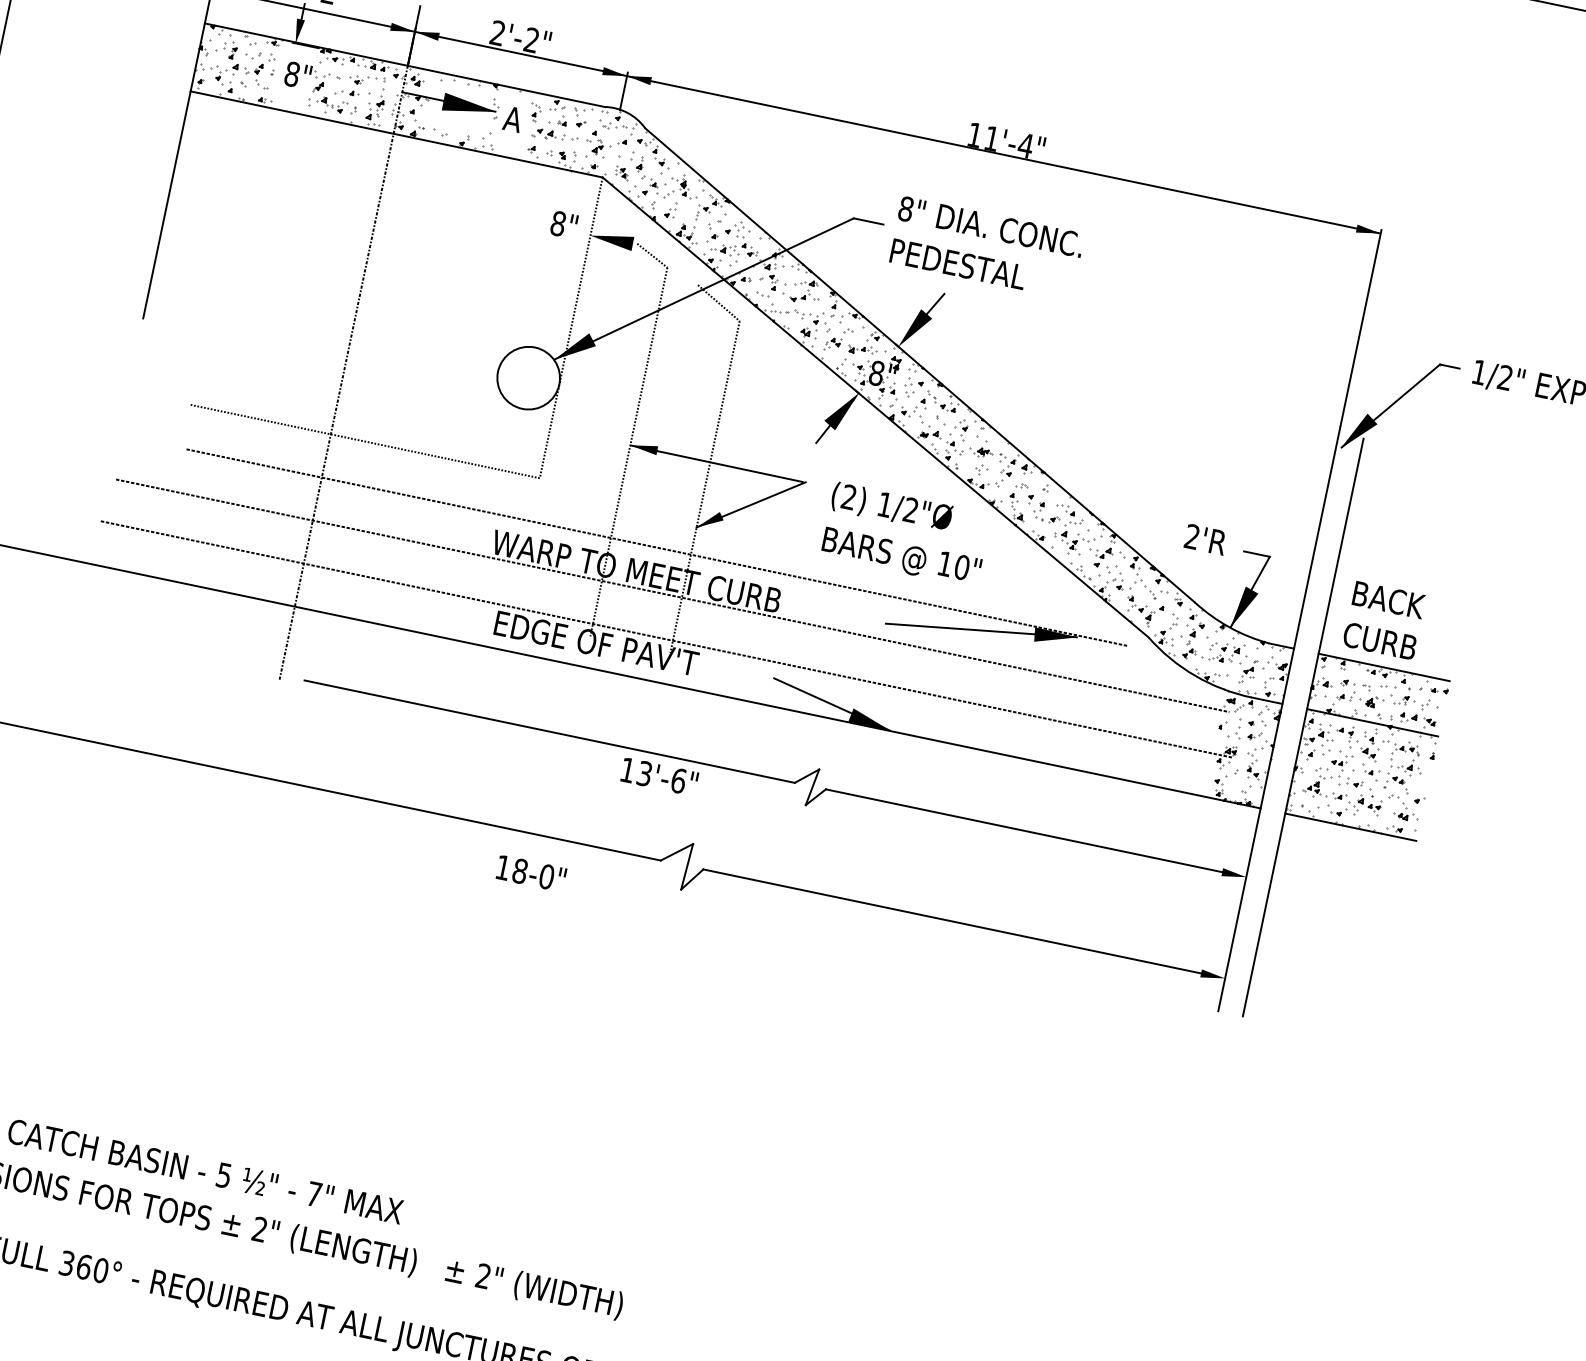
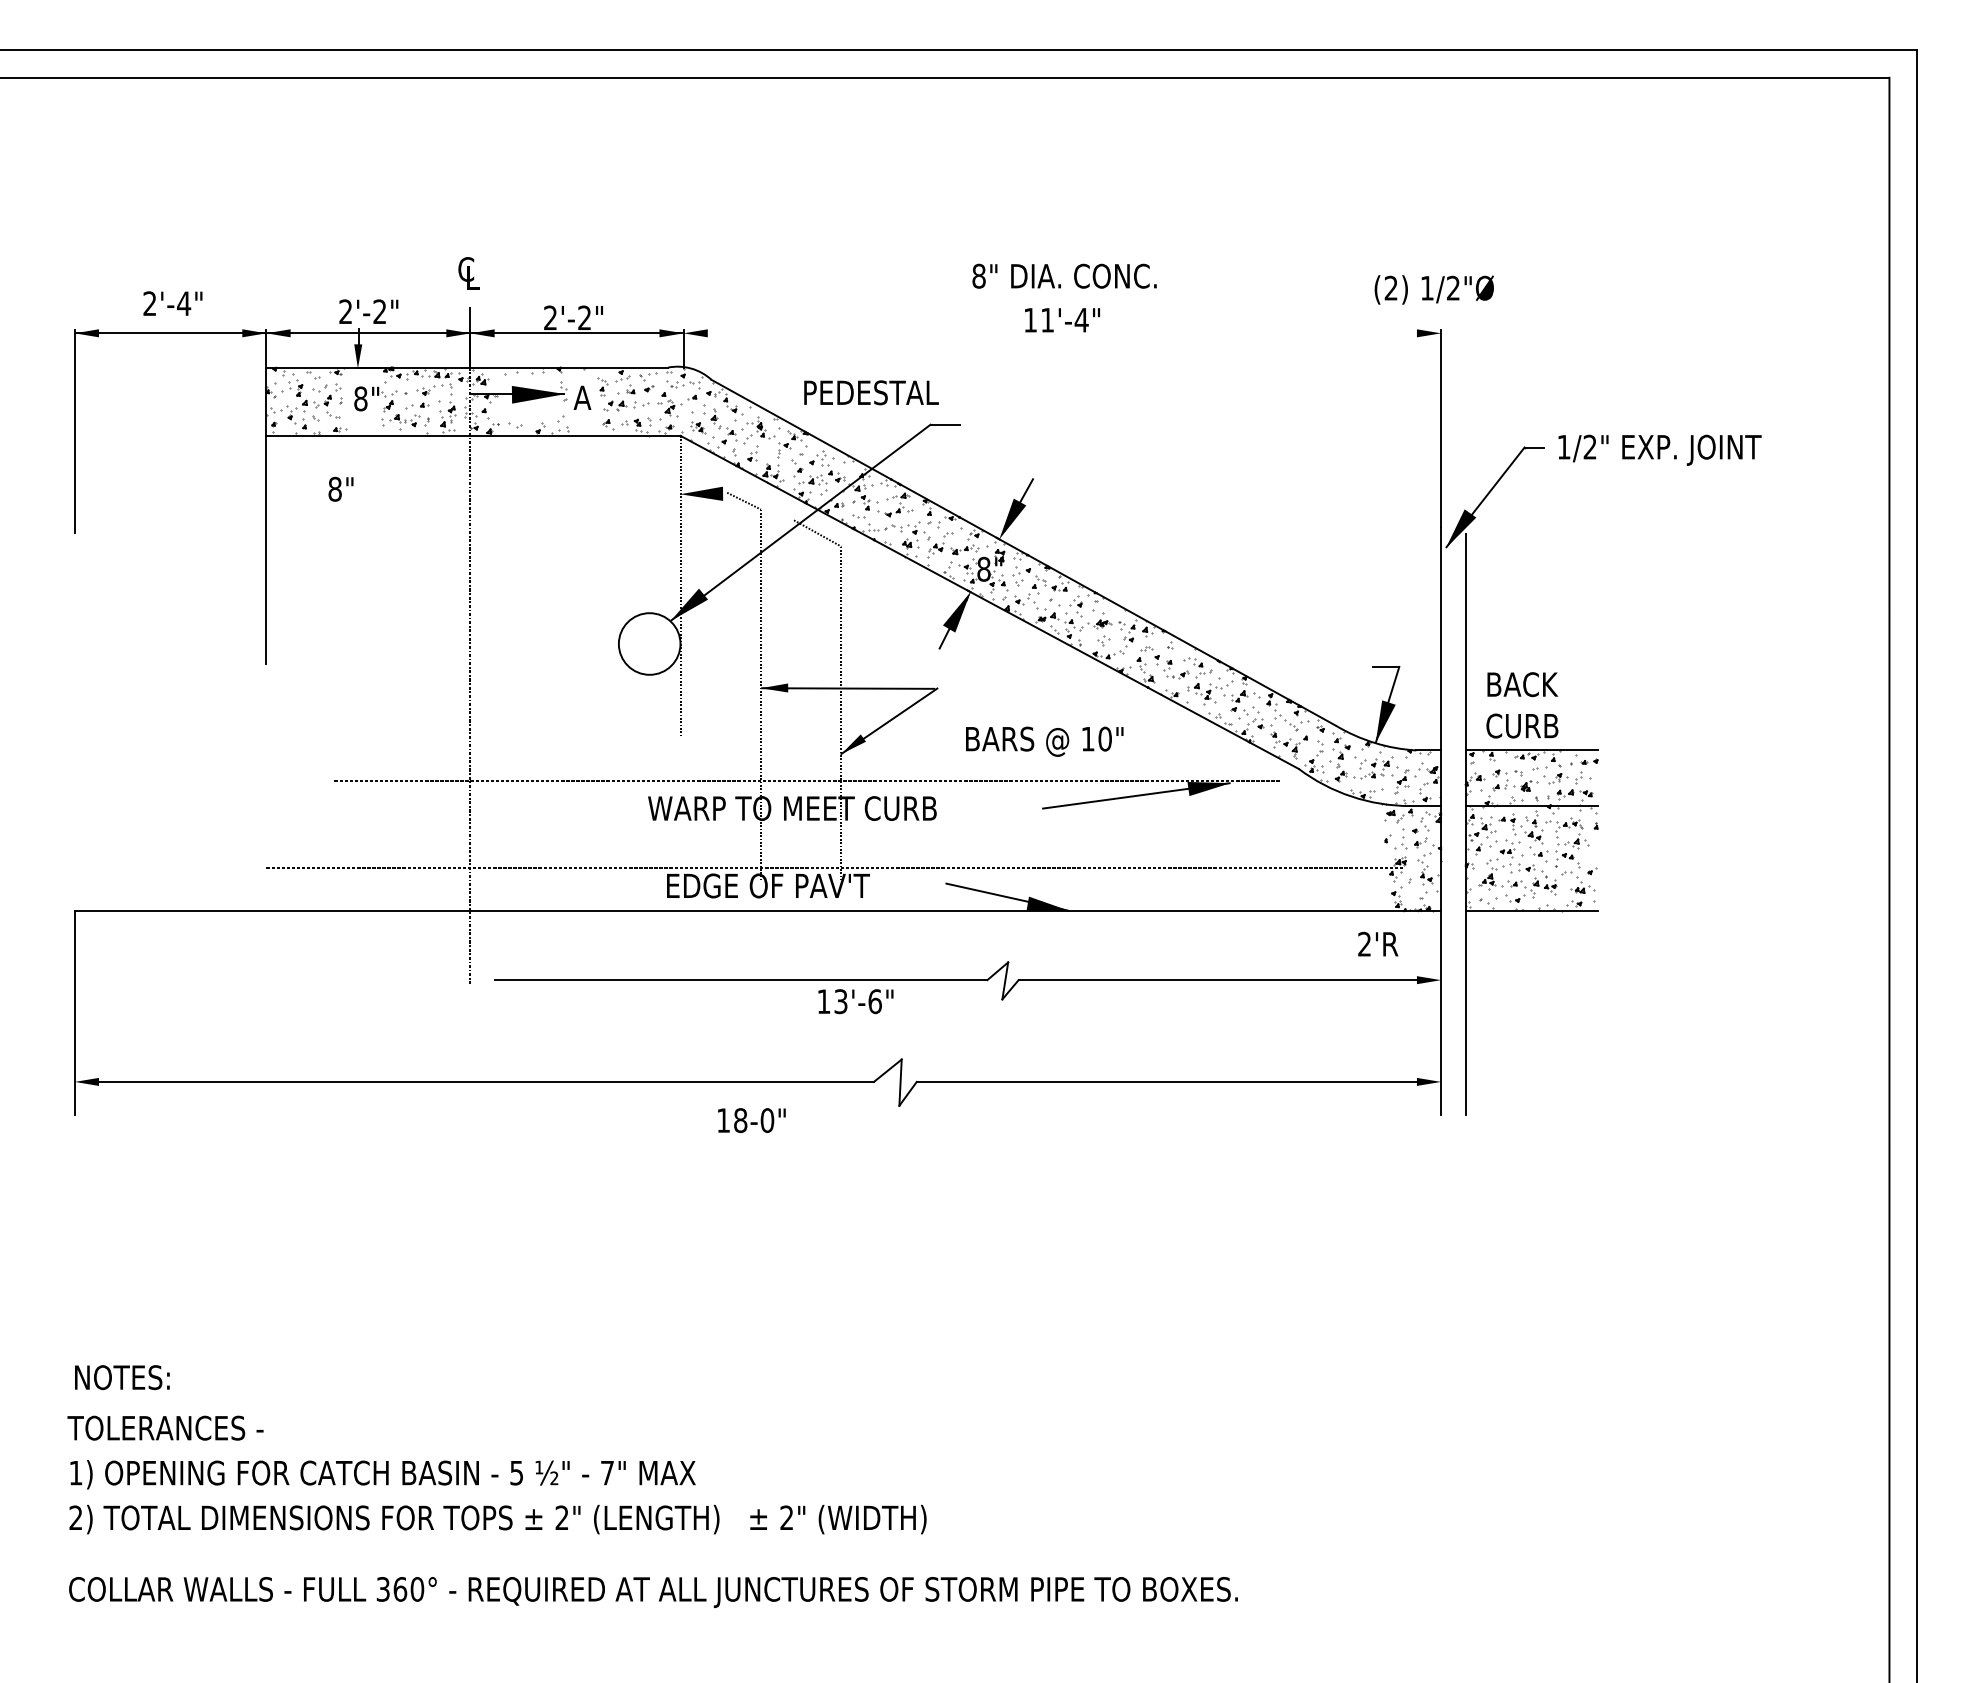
line: (1004, 155) -> (1062, 333), removed
text: (563, 224) -> (340, 488), moved
text: (991, 226) -> (1064, 275), moved
text: (958, 263) -> (871, 392), moved
line: (364, 441) -> (504, 737), removed
text: (890, 507) -> (1433, 289), moved
text: (1206, 538) -> (1378, 943), moved
line: (672, 595) -> (831, 824), removed

